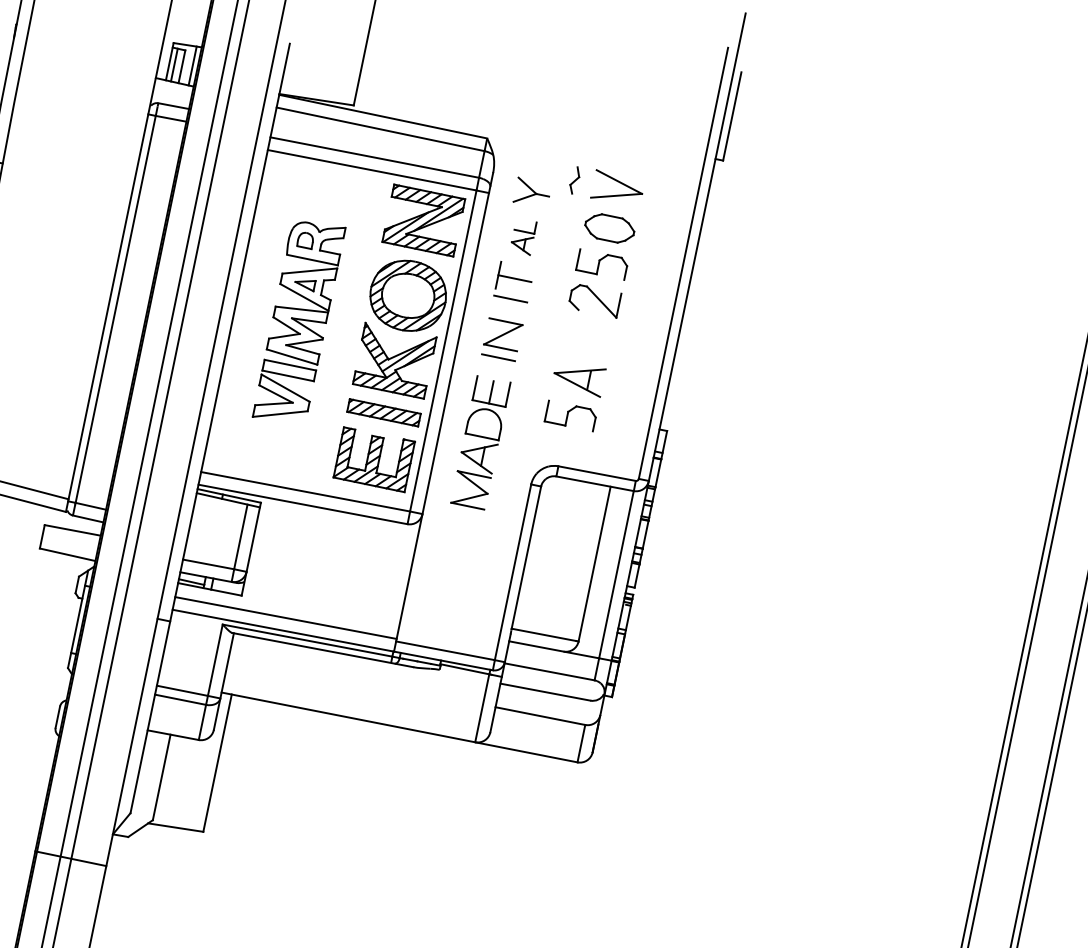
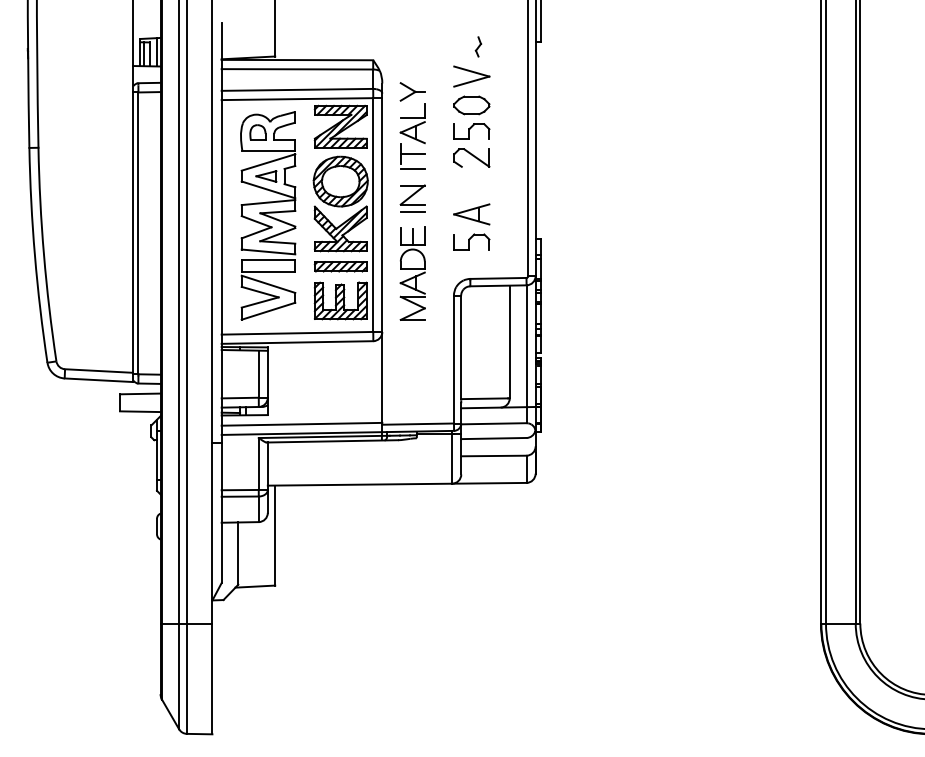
part: (575, 179) -> (478, 46), moved
part: (523, 236) -> (412, 123), size x1.67
part: (299, 321) -> (268, 215), size x1.43

